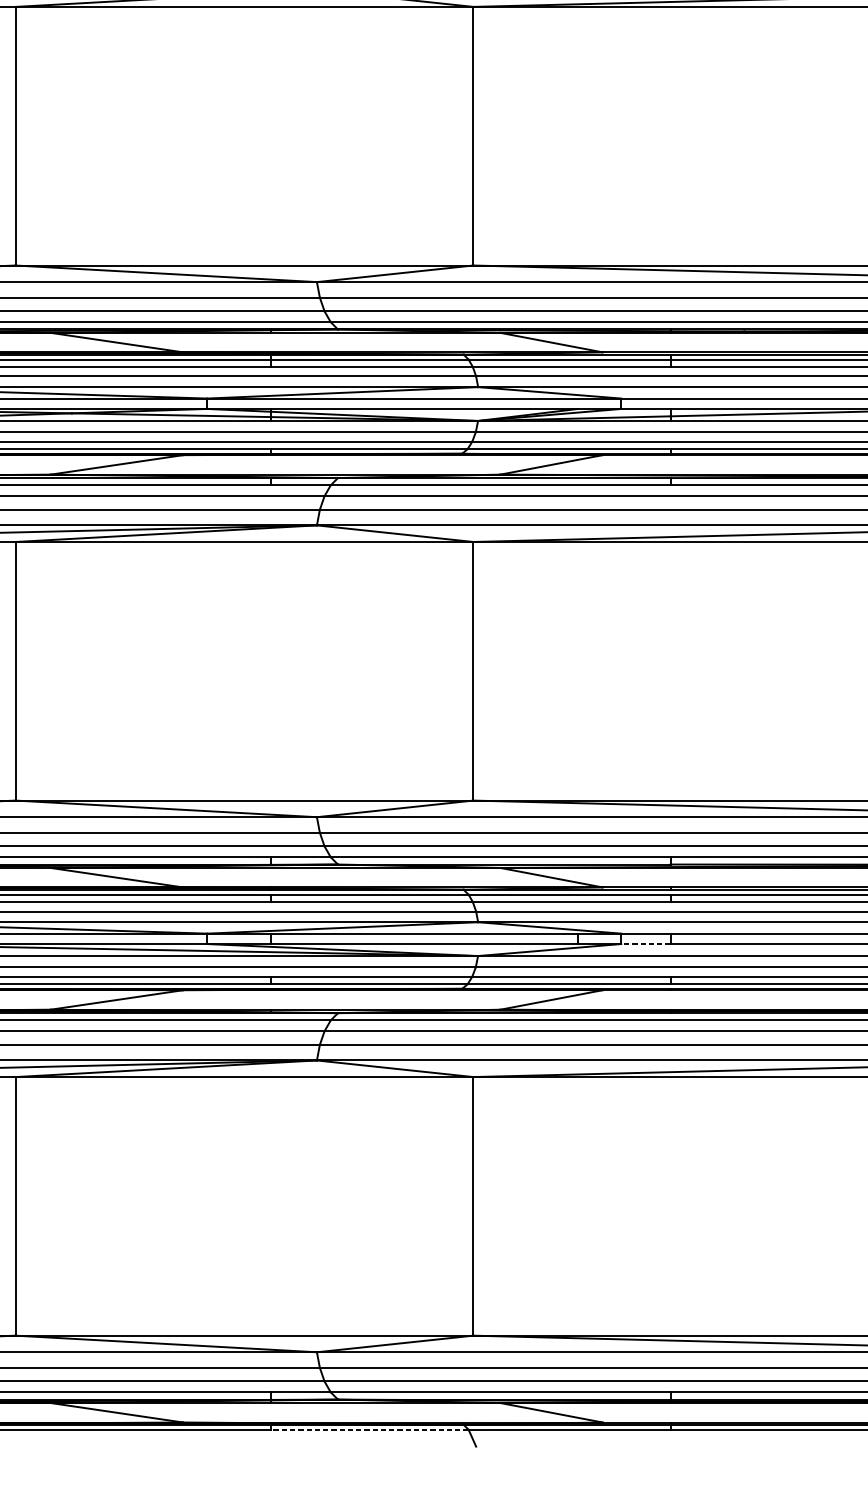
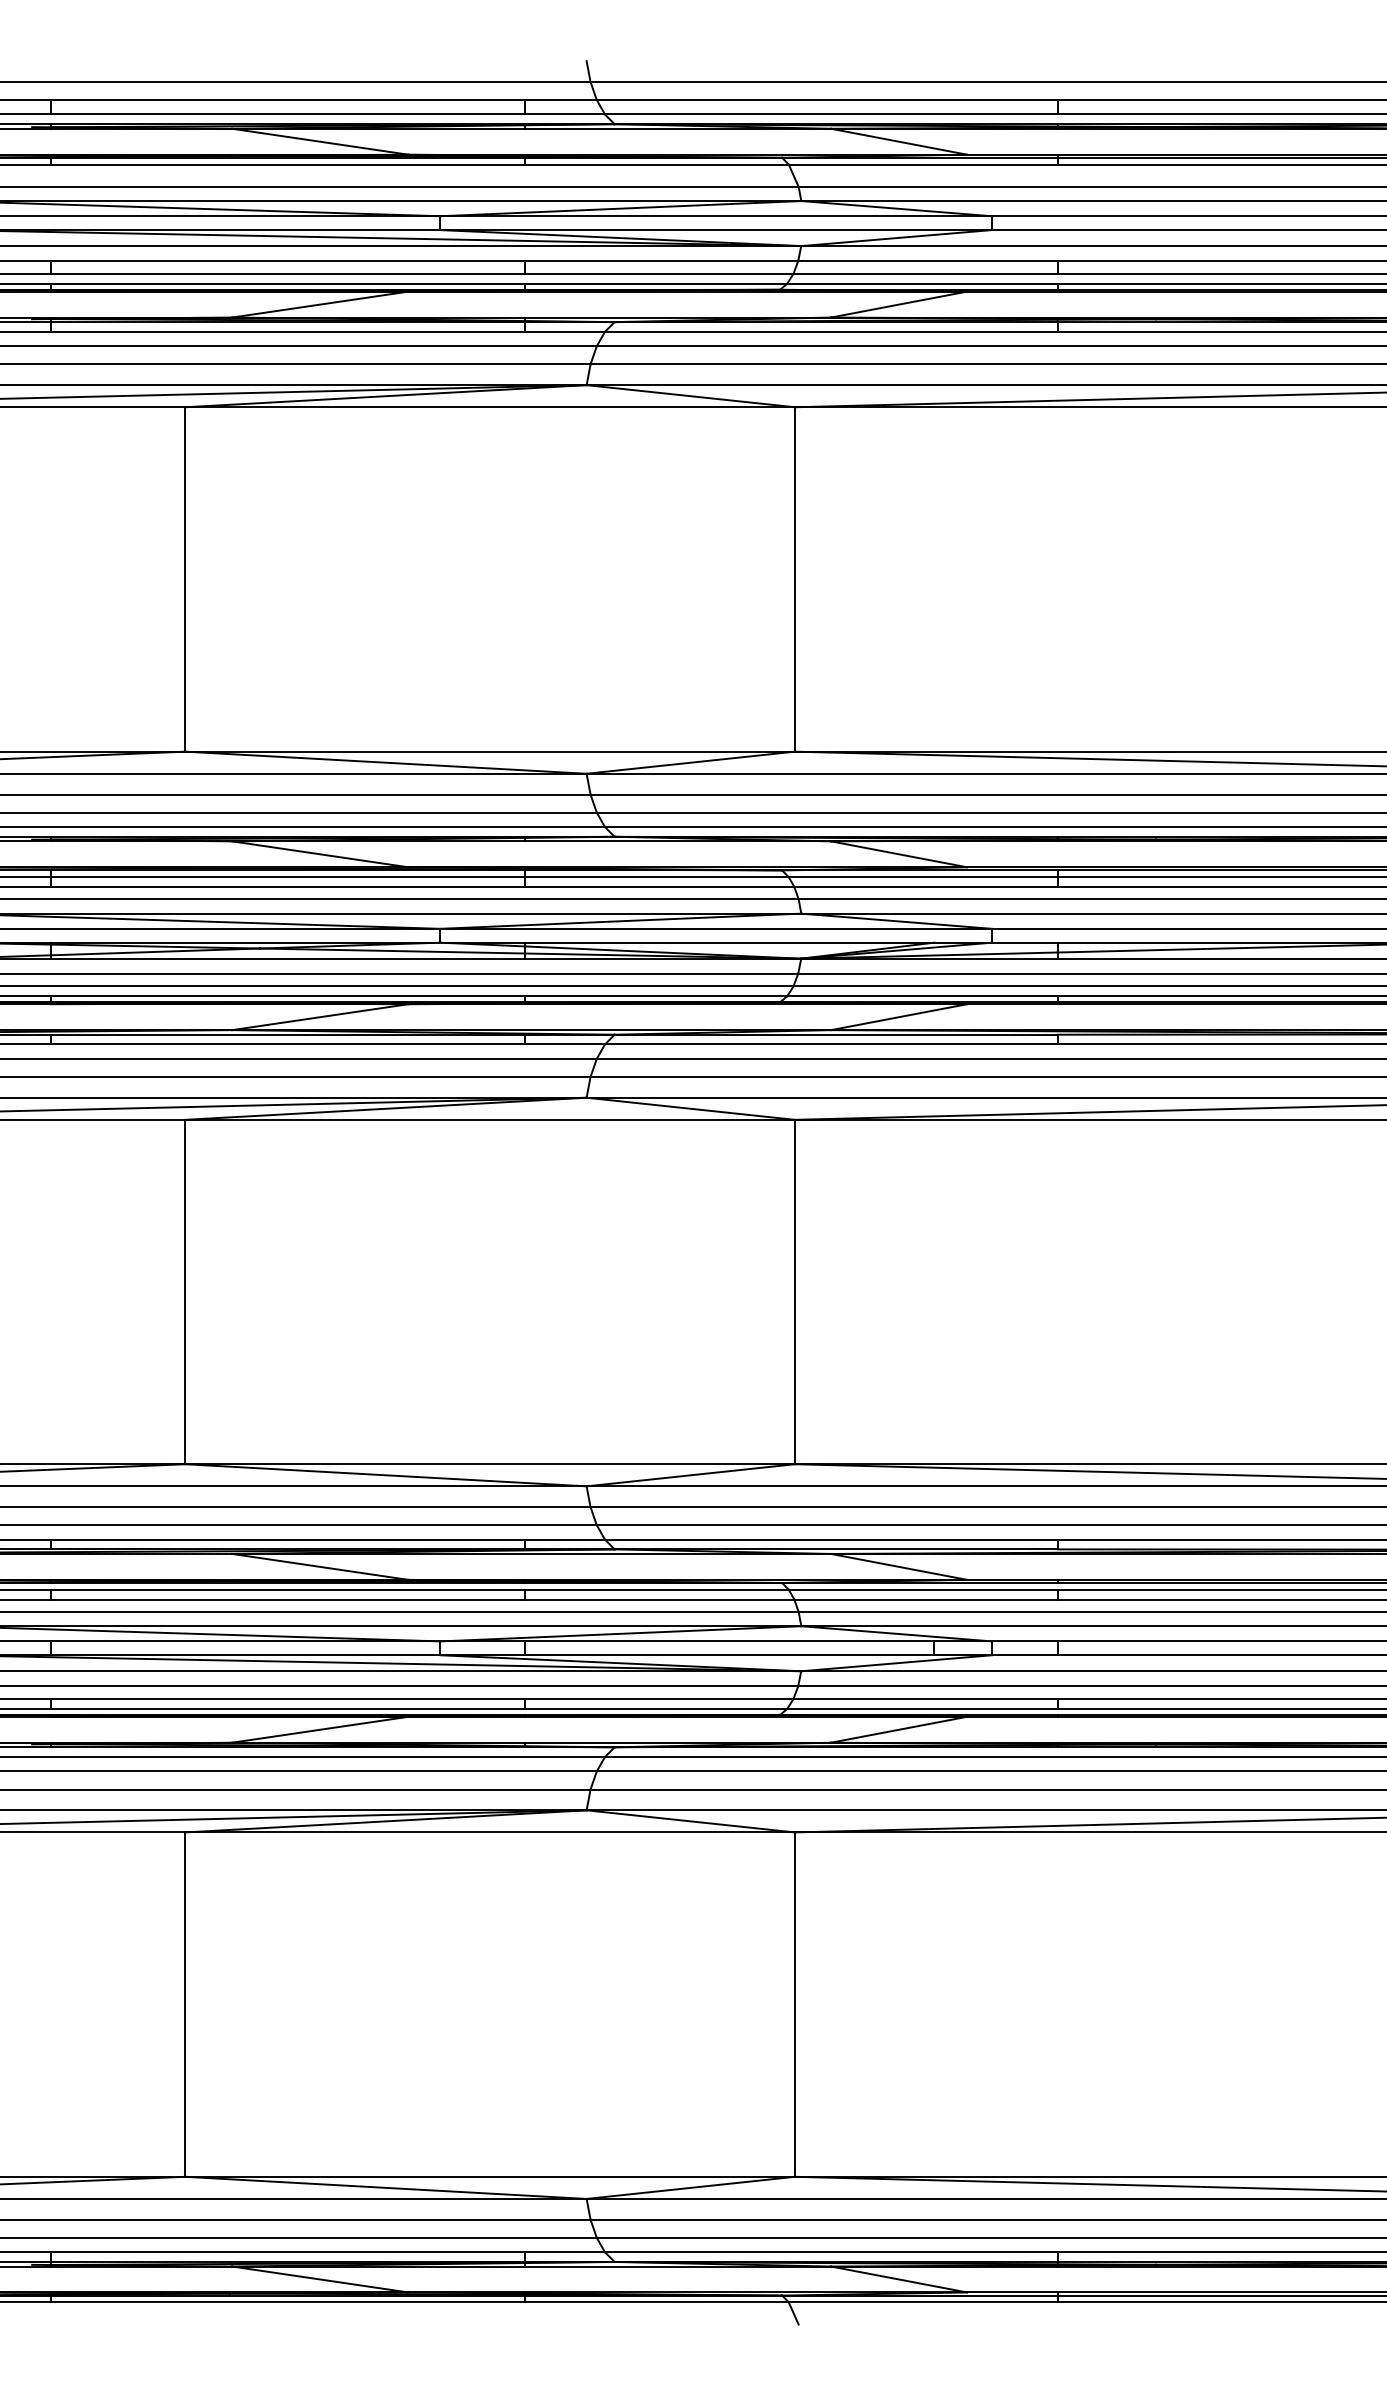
line: (645, 944) -> (1024, 1655), dashed -> solid
line: (370, 1430) -> (657, 2302), dashed -> solid

